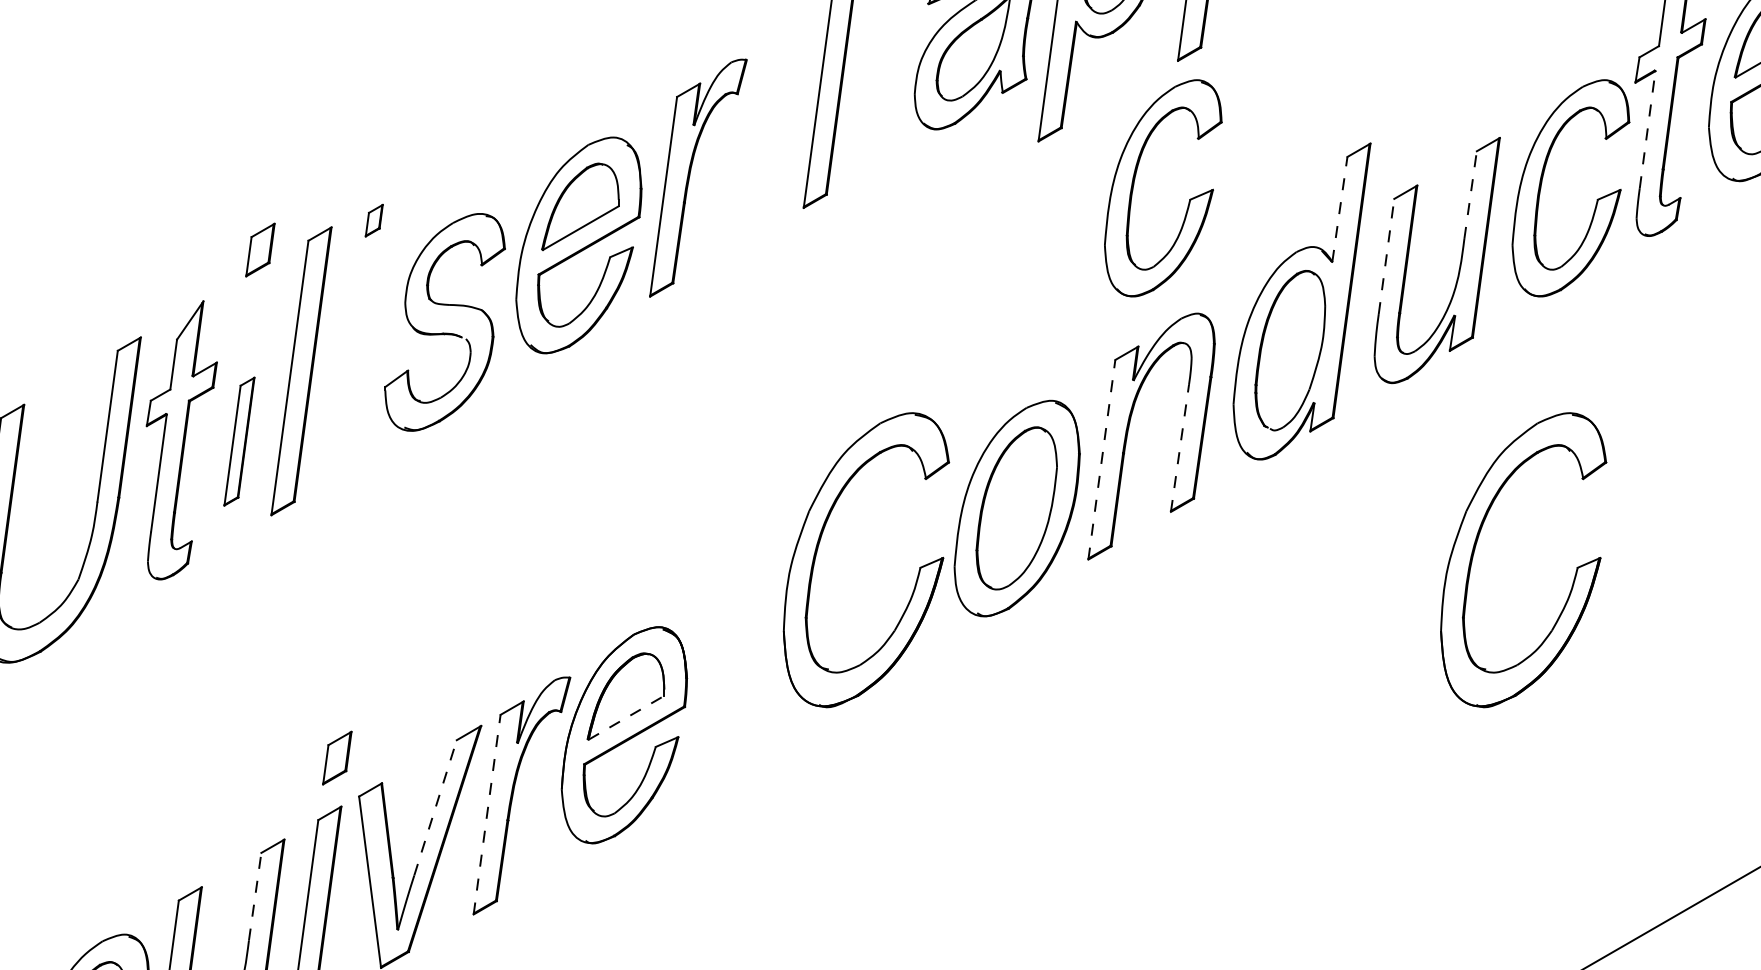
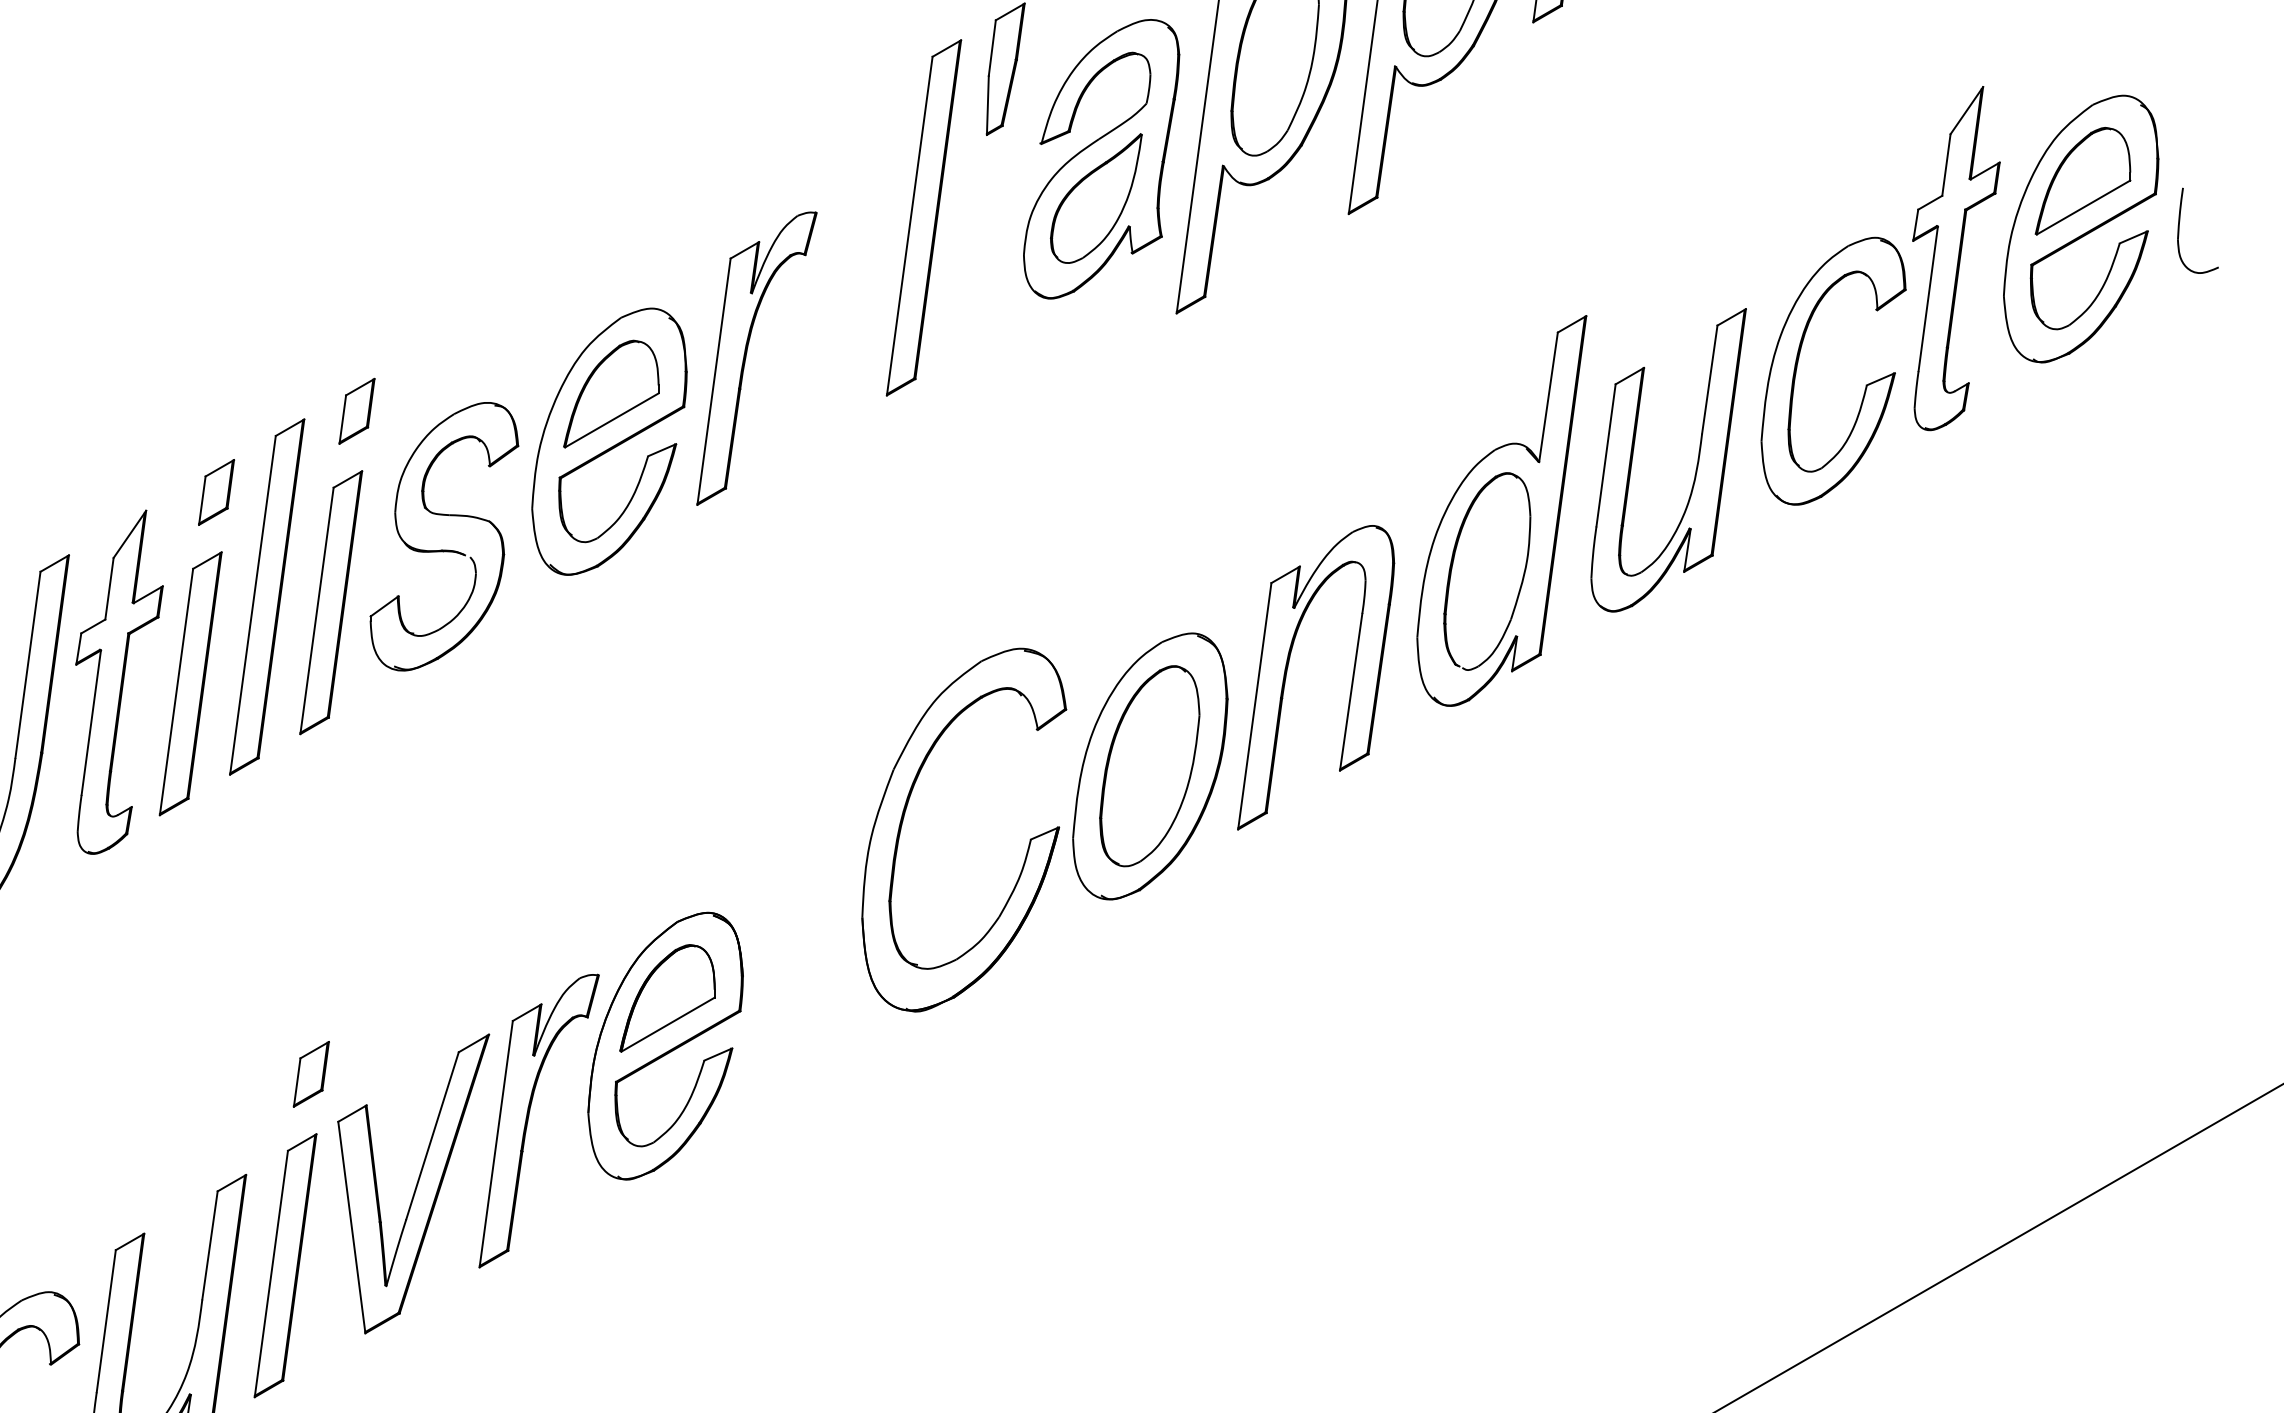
line: (1647, 129) -> (1928, 298), dashed -> solid
line: (1470, 194) -> (1709, 379), dashed -> solid
part: (1189, 199) -> (1362, 385), removed
line: (1339, 208) -> (1548, 396), dashed -> solid
part: (373, 220) -> (356, 410), size x1.67
part: (260, 250) -> (216, 492), moved
line: (1386, 256) -> (1606, 455), dashed -> solid
part: (353, 375) -> (331, 602), added
part: (239, 441) -> (190, 683), size x1.67
line: (1180, 447) -> (1351, 691), dashed -> solid
line: (1101, 459) -> (1254, 705), dashed -> solid
part: (1476, 544) -> (1717, 810), removed
line: (626, 717) -> (668, 1024), dashed -> solid
line: (435, 807) -> (432, 1135), dashed -> solid
line: (487, 814) -> (496, 1143), dashed -> solid
line: (255, 896) -> (210, 1245), dashed -> solid

